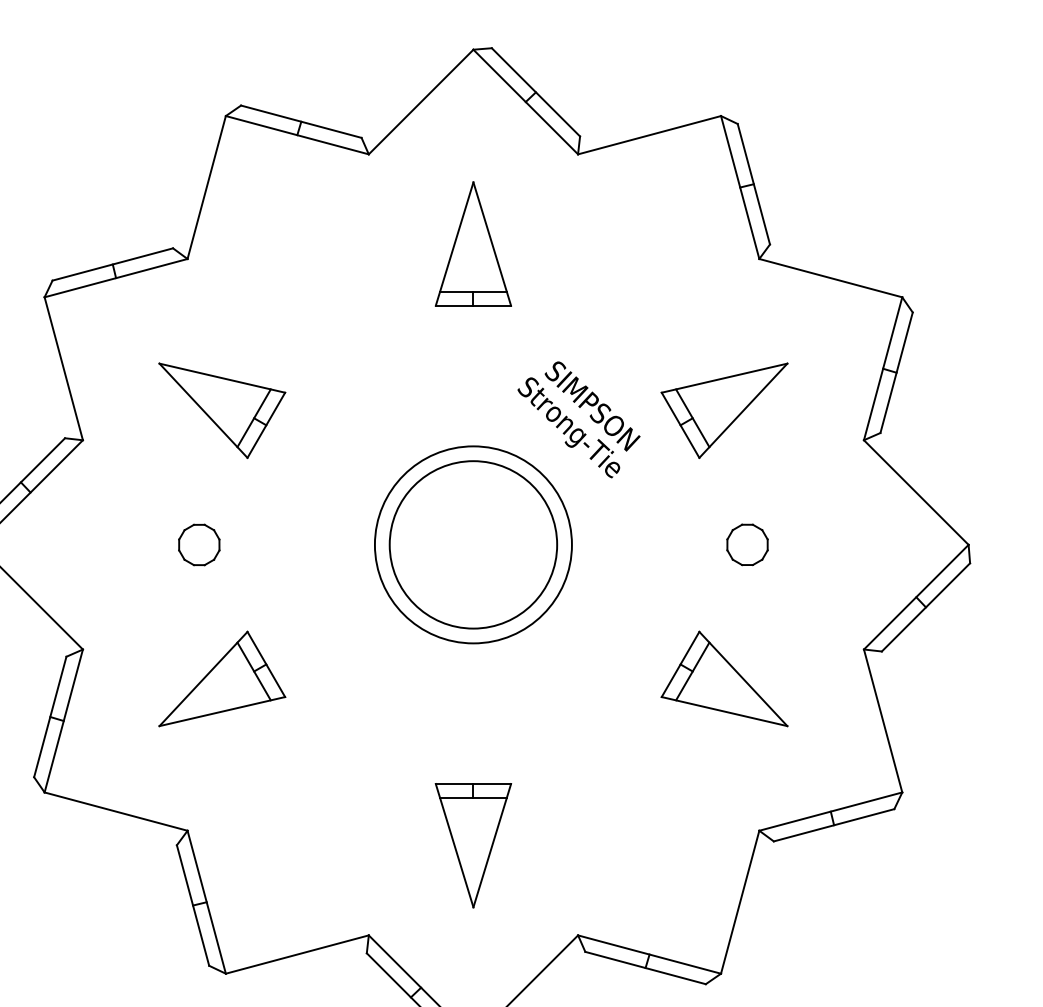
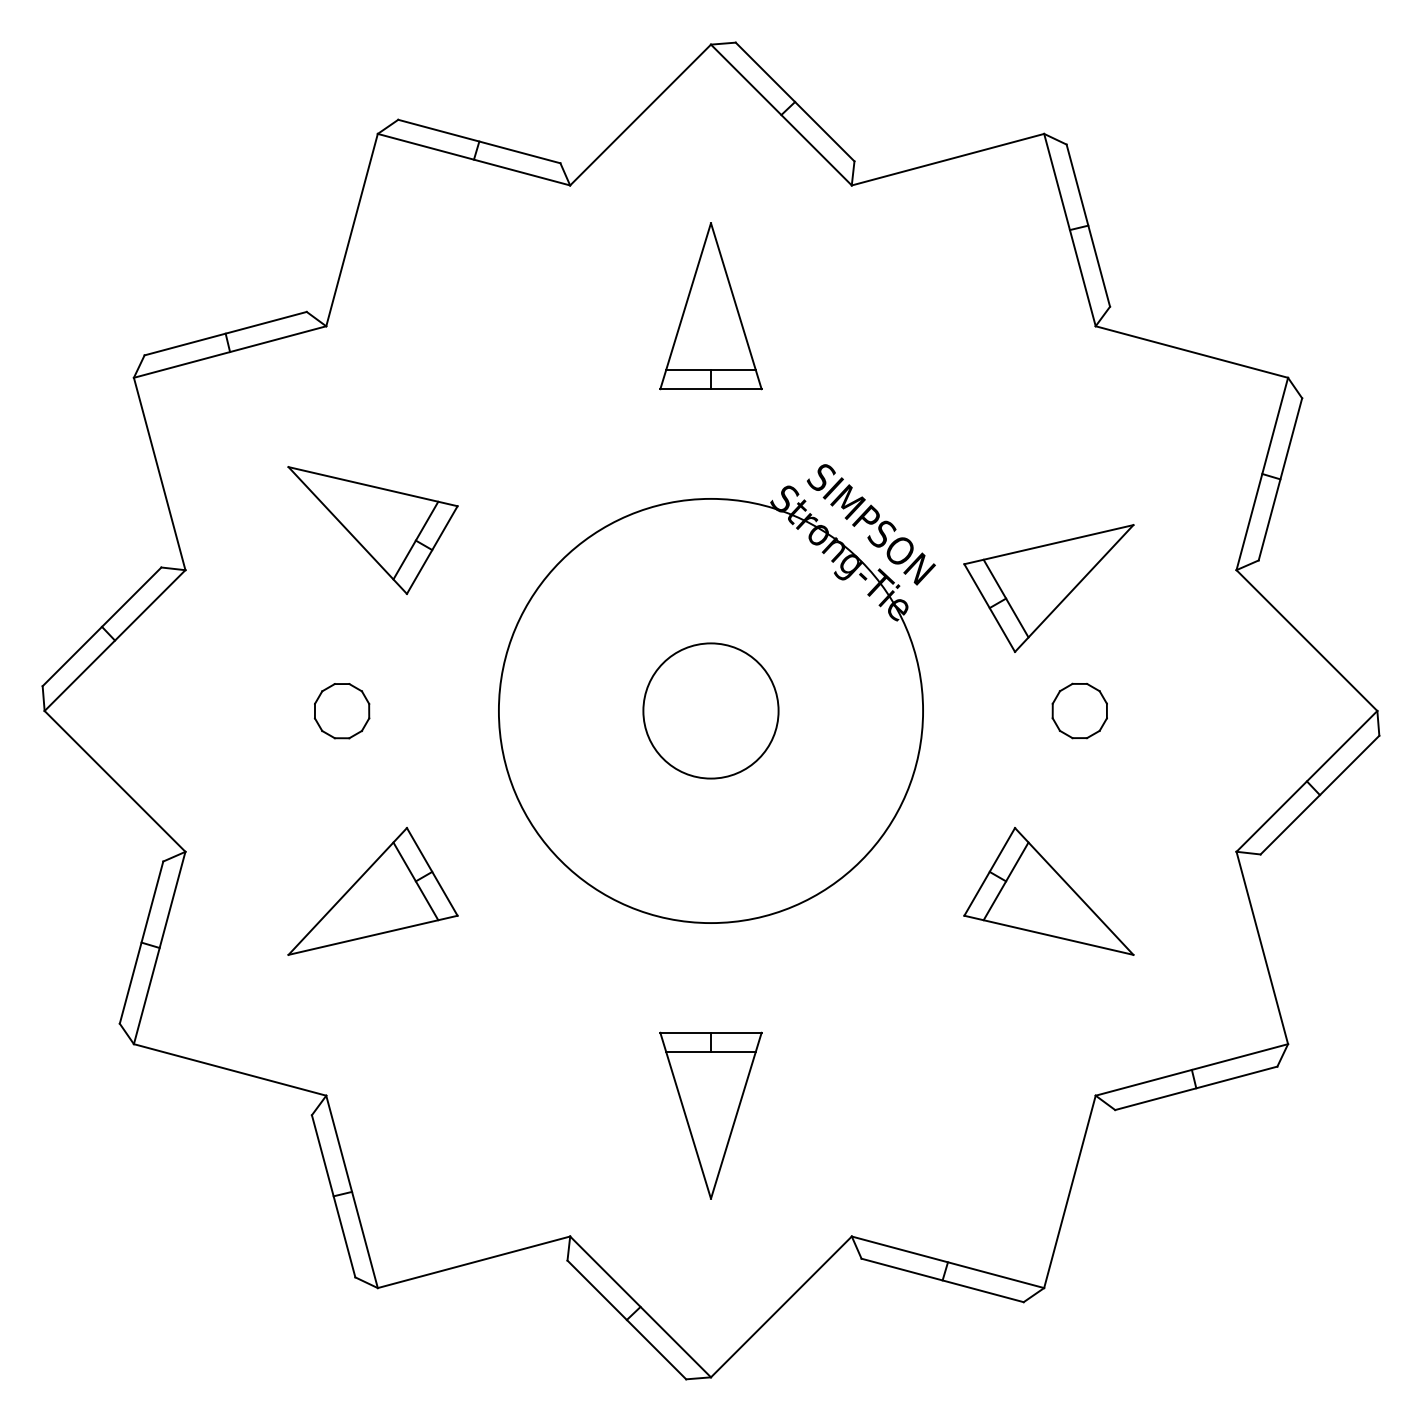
part: (724, 410) -> (1048, 588), moved
circle: (473, 544) -> (710, 710), size x0.6
circle: (473, 544) -> (710, 710), size x1.6

